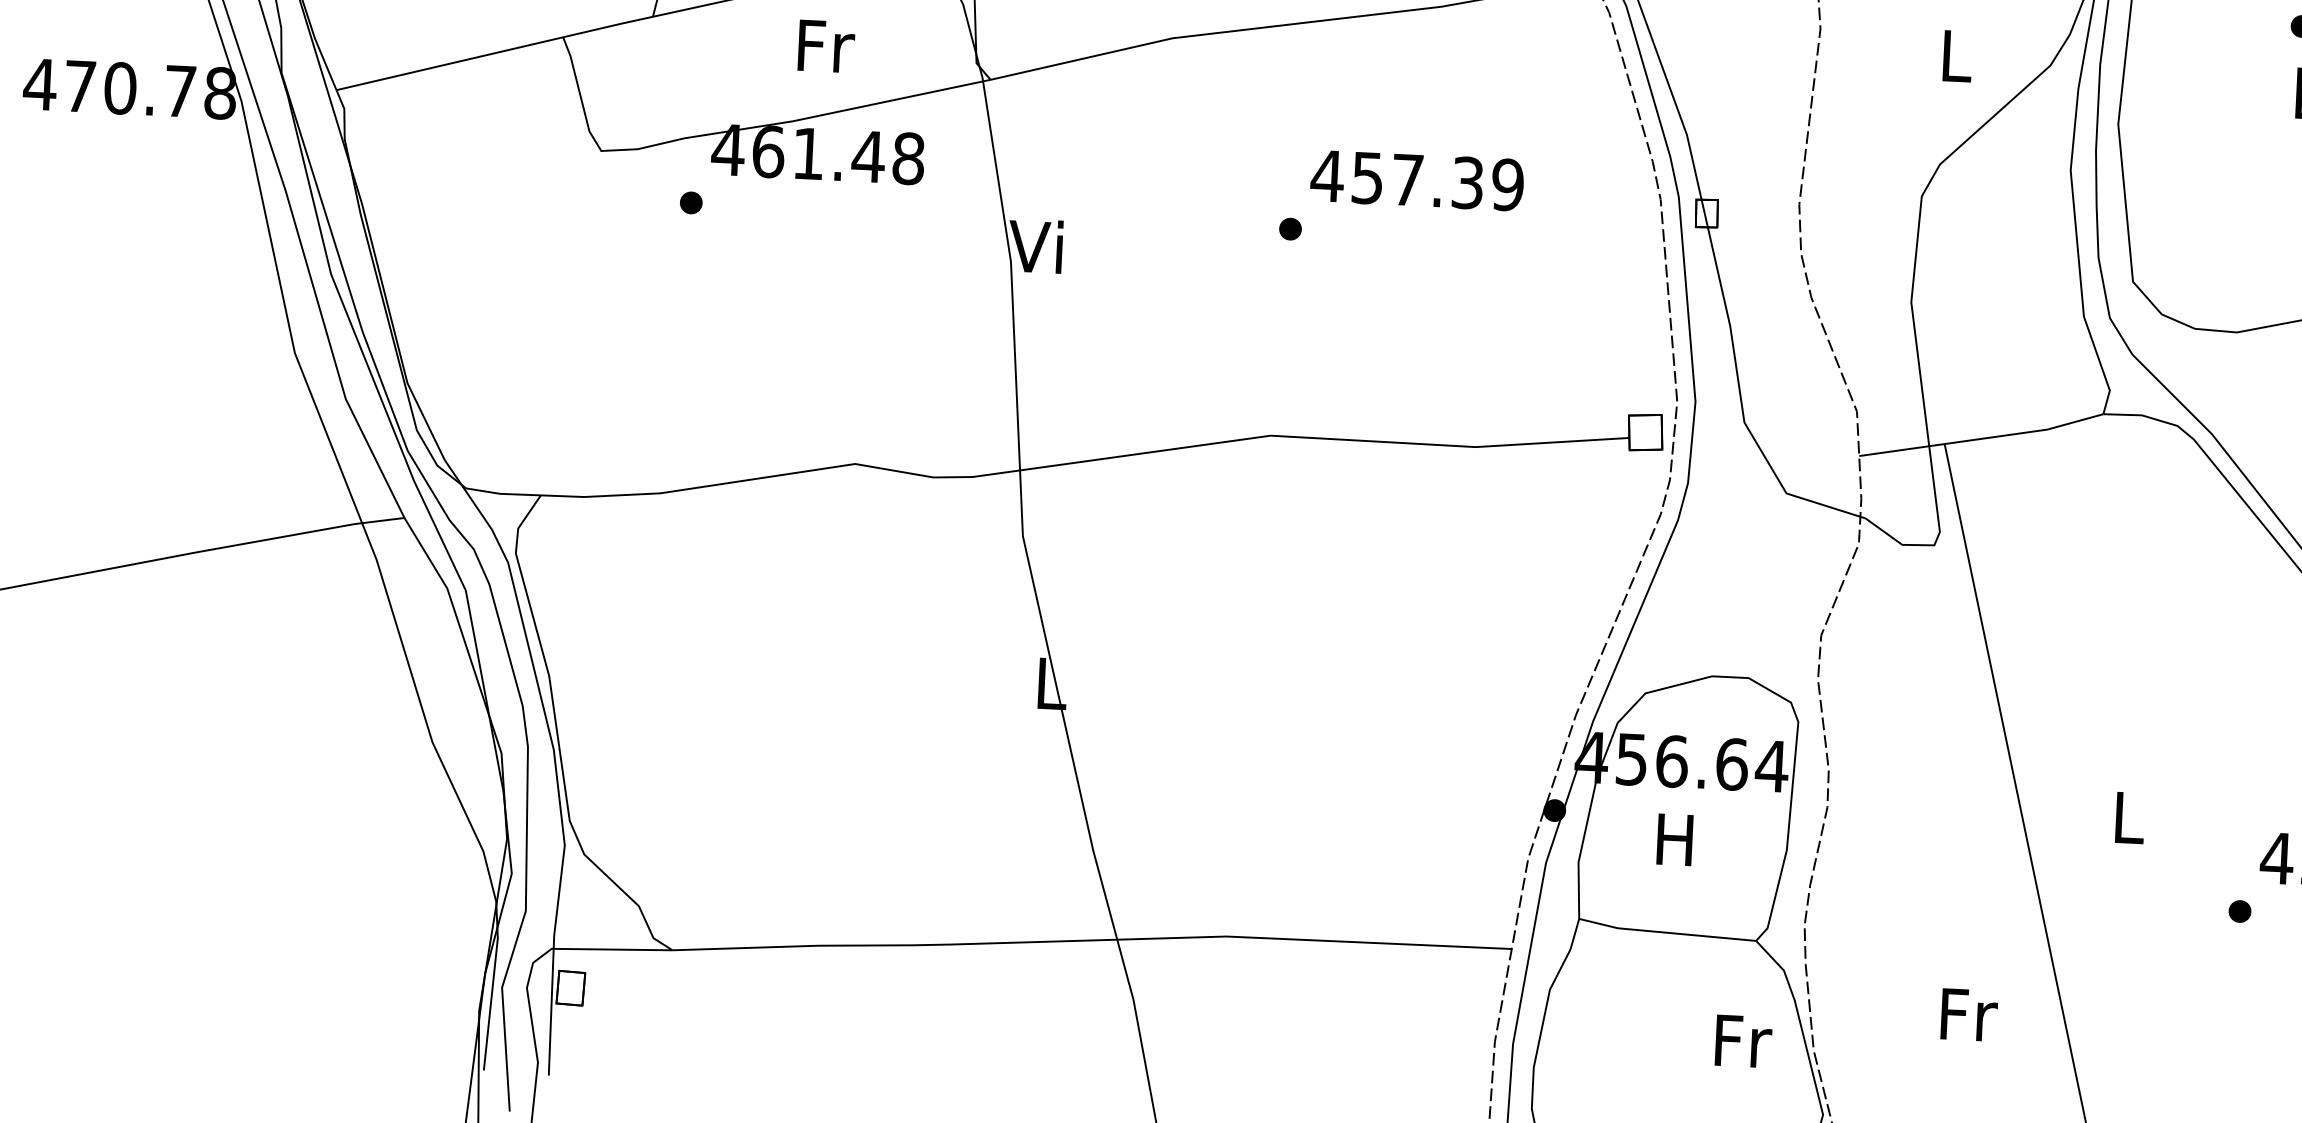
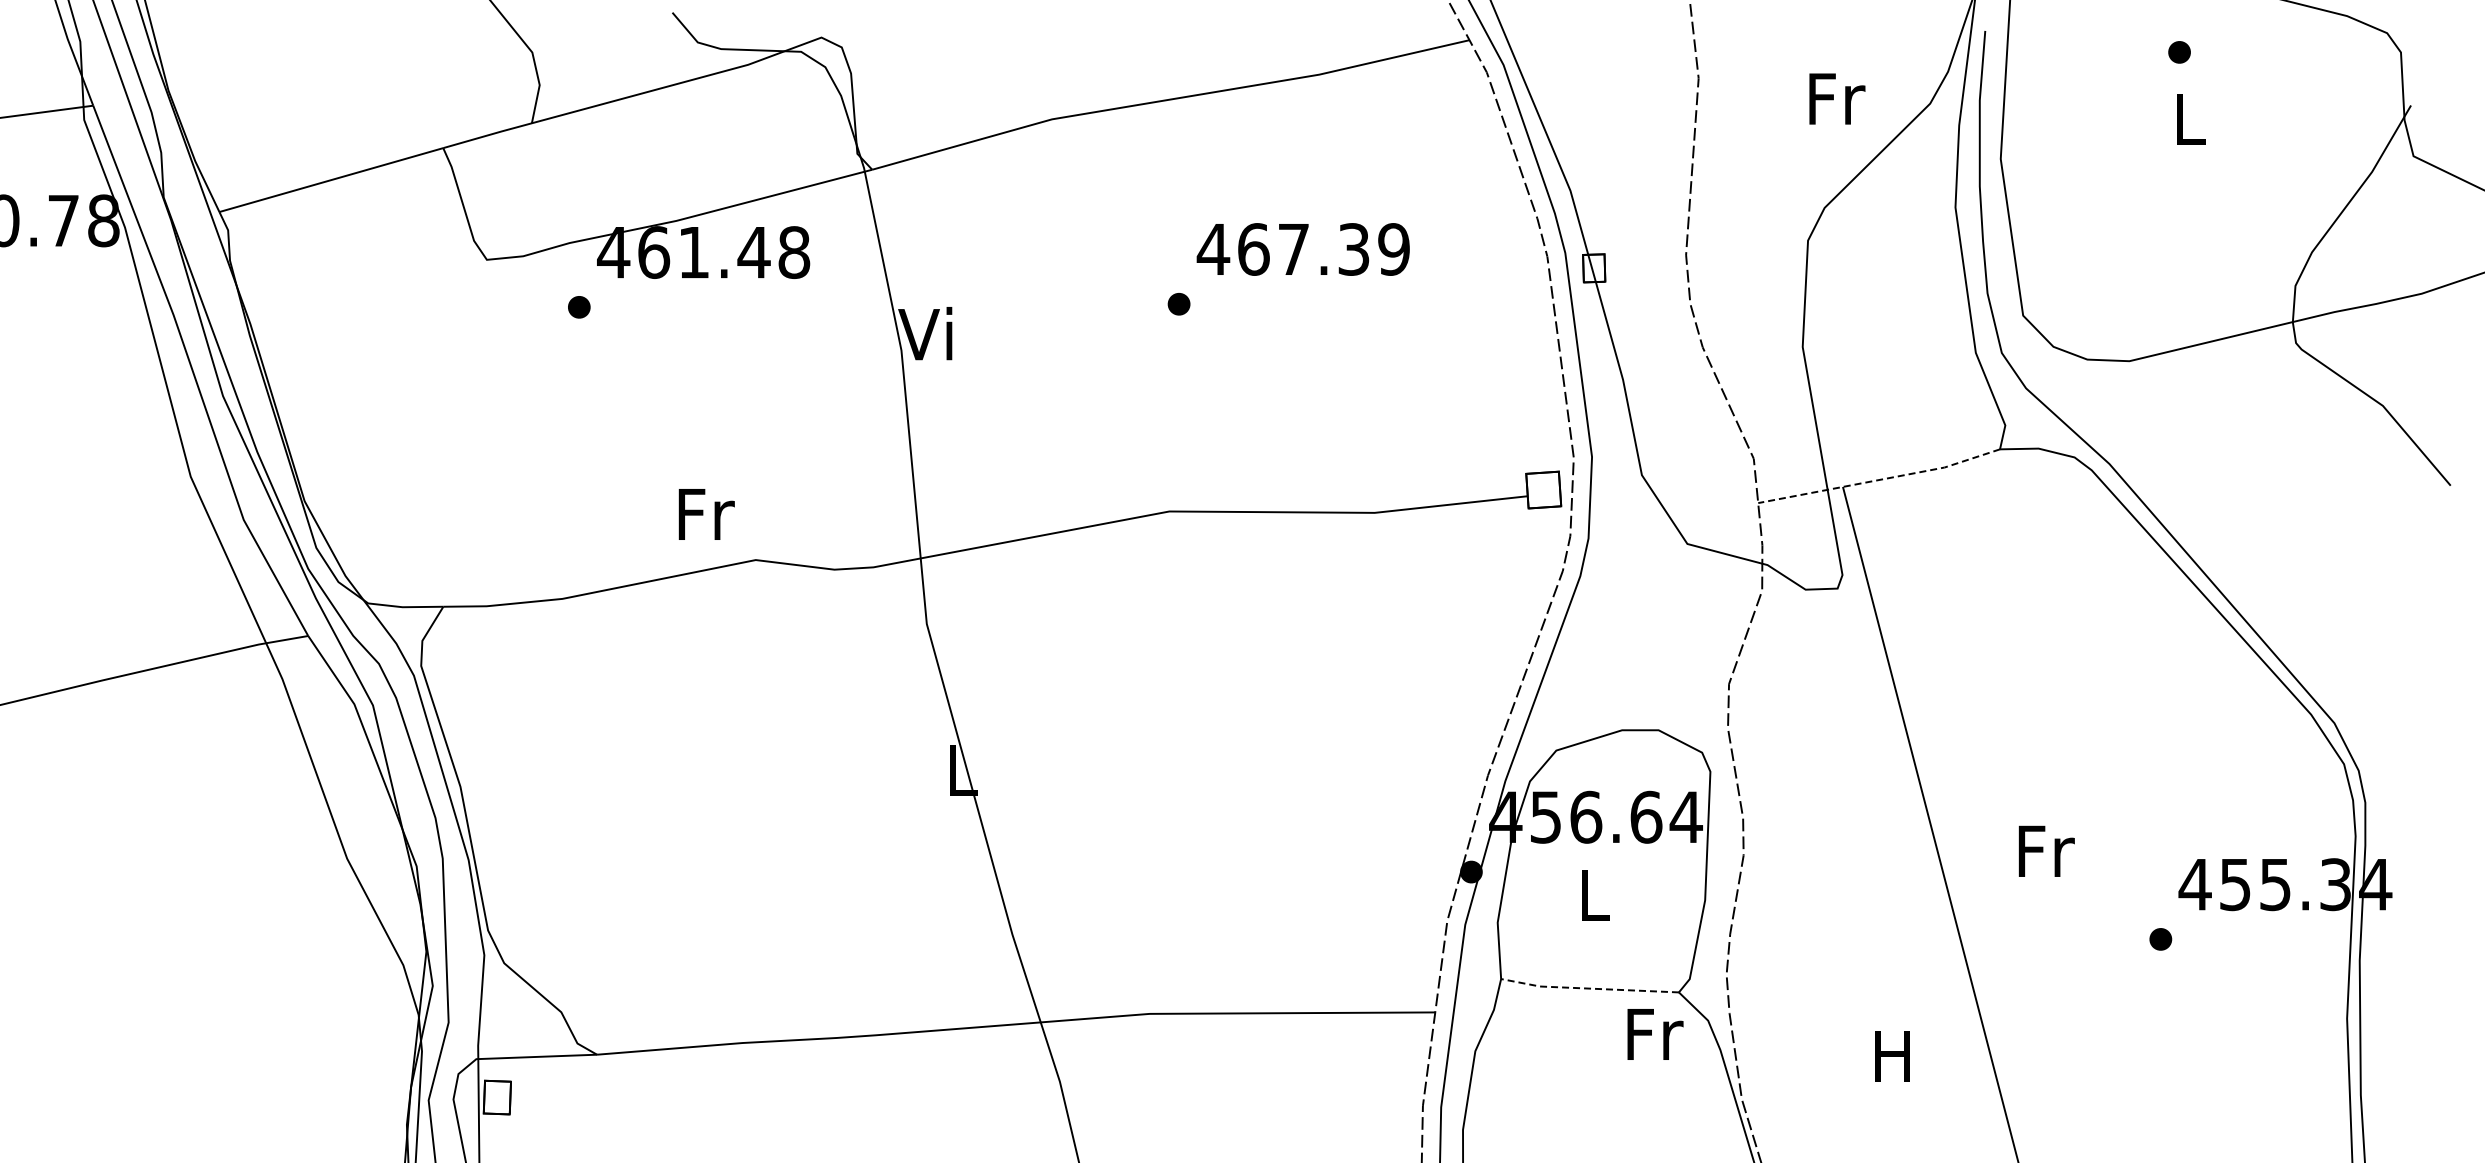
text: (826, 46) -> (706, 514), moved
text: (1958, 55) -> (1837, 98), L -> Fr
text: (1367, 178) -> (1253, 249), 457.39 -> 467.39
line: (1982, 438) -> (1880, 479), solid -> dashed
text: (2130, 817) -> (2046, 850), L -> Fr
text: (1674, 839) -> (1592, 895), H -> L
line: (1666, 932) -> (1588, 988), solid -> dashed
text: (1969, 1014) -> (1895, 1055), Fr -> H
text: (1743, 1041) -> (1655, 1034), moved

